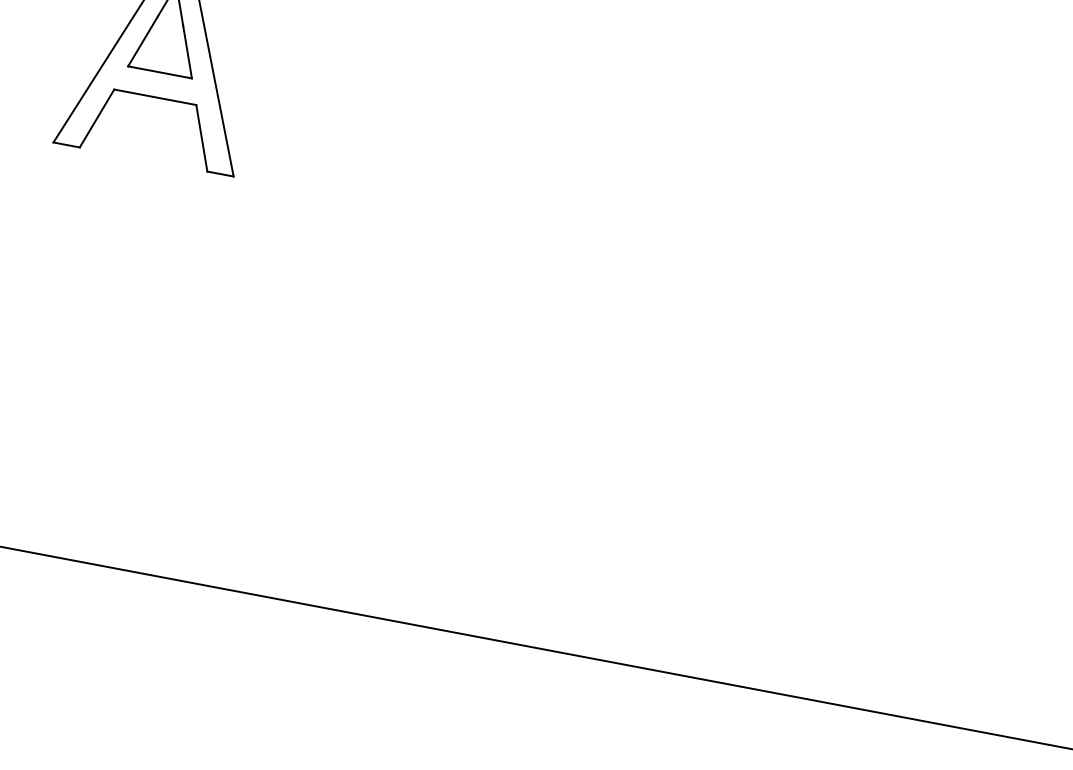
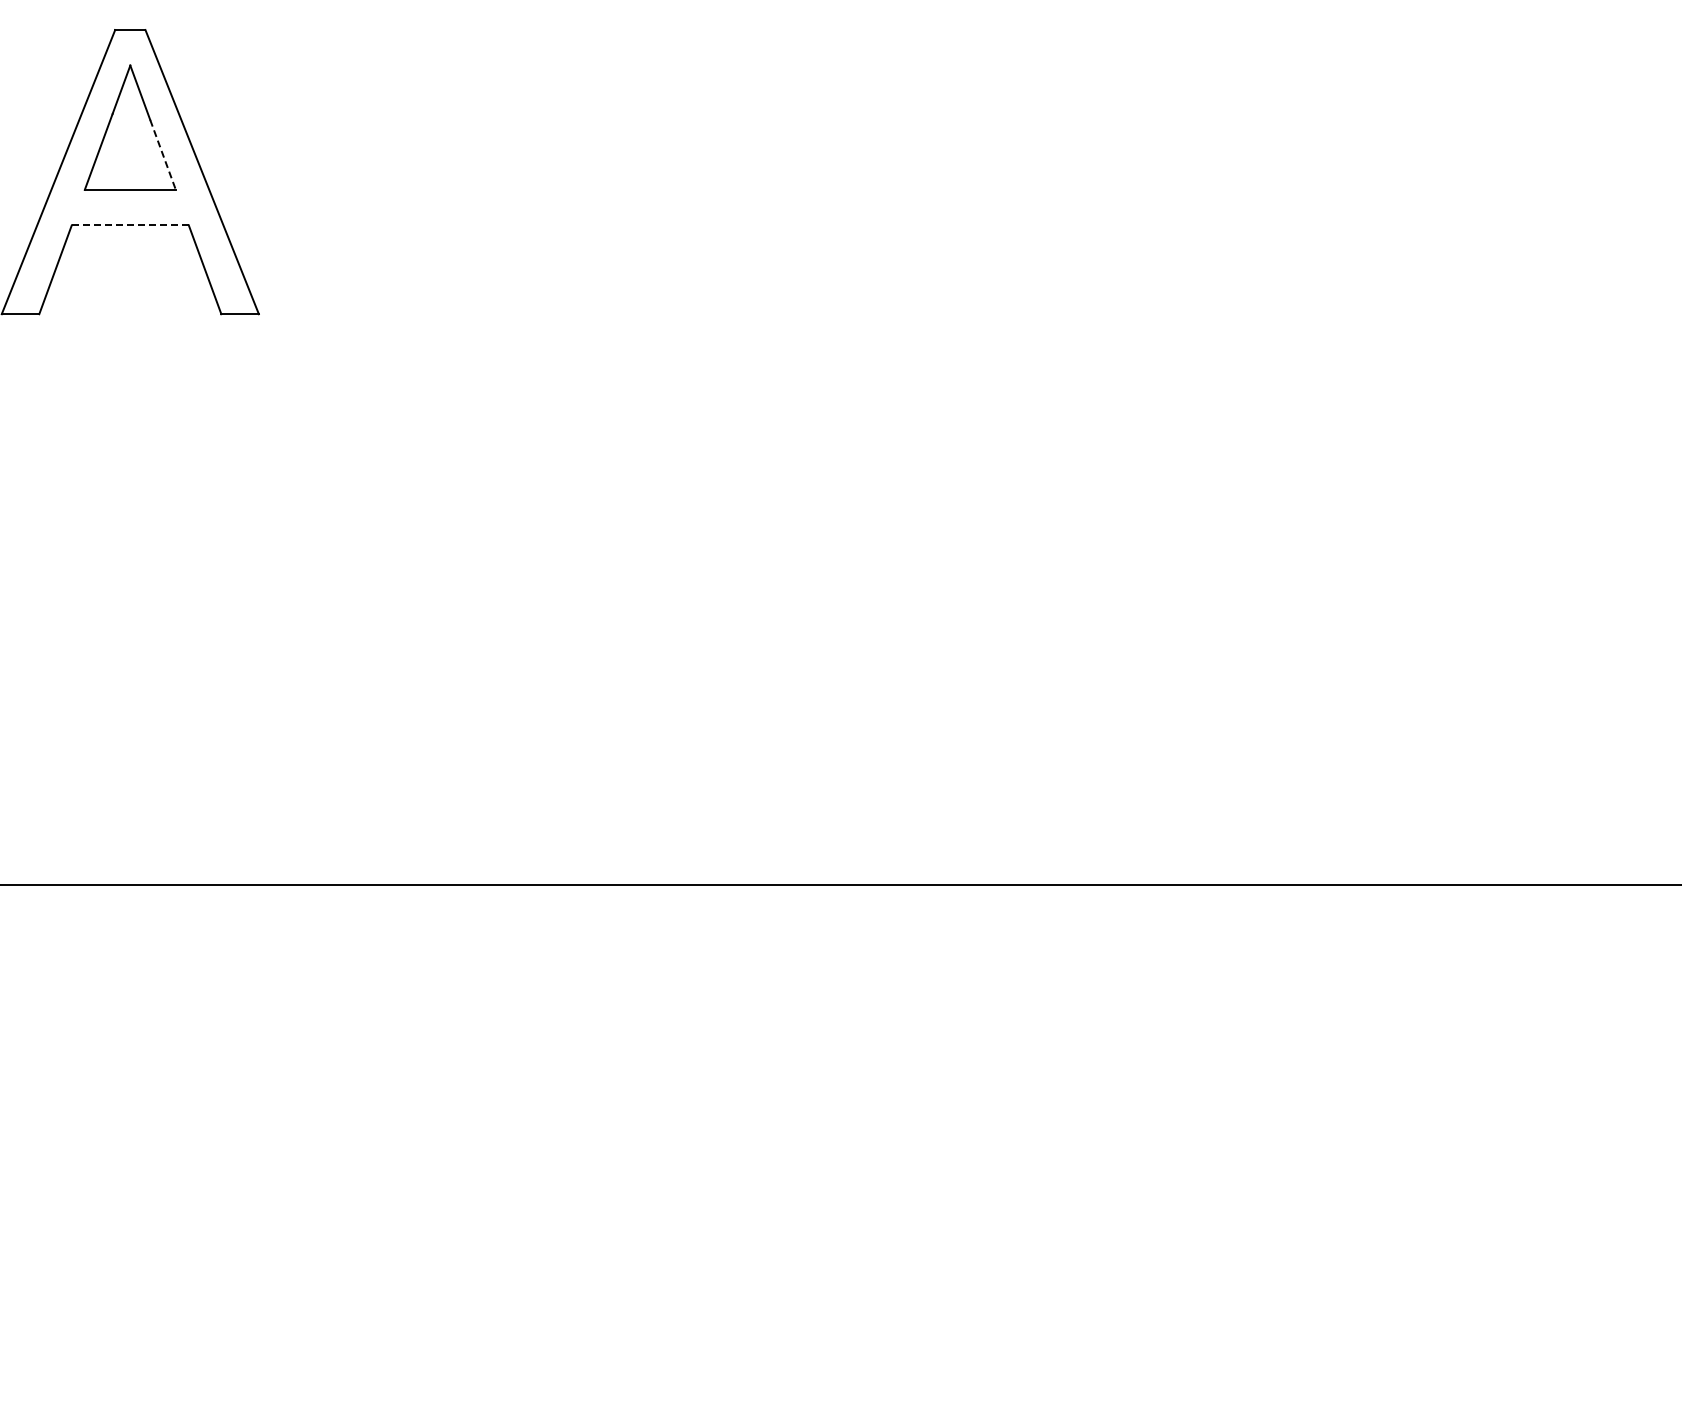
line: (187, 52) -> (163, 155), solid -> dashed
line: (155, 97) -> (130, 225), solid -> dashed

